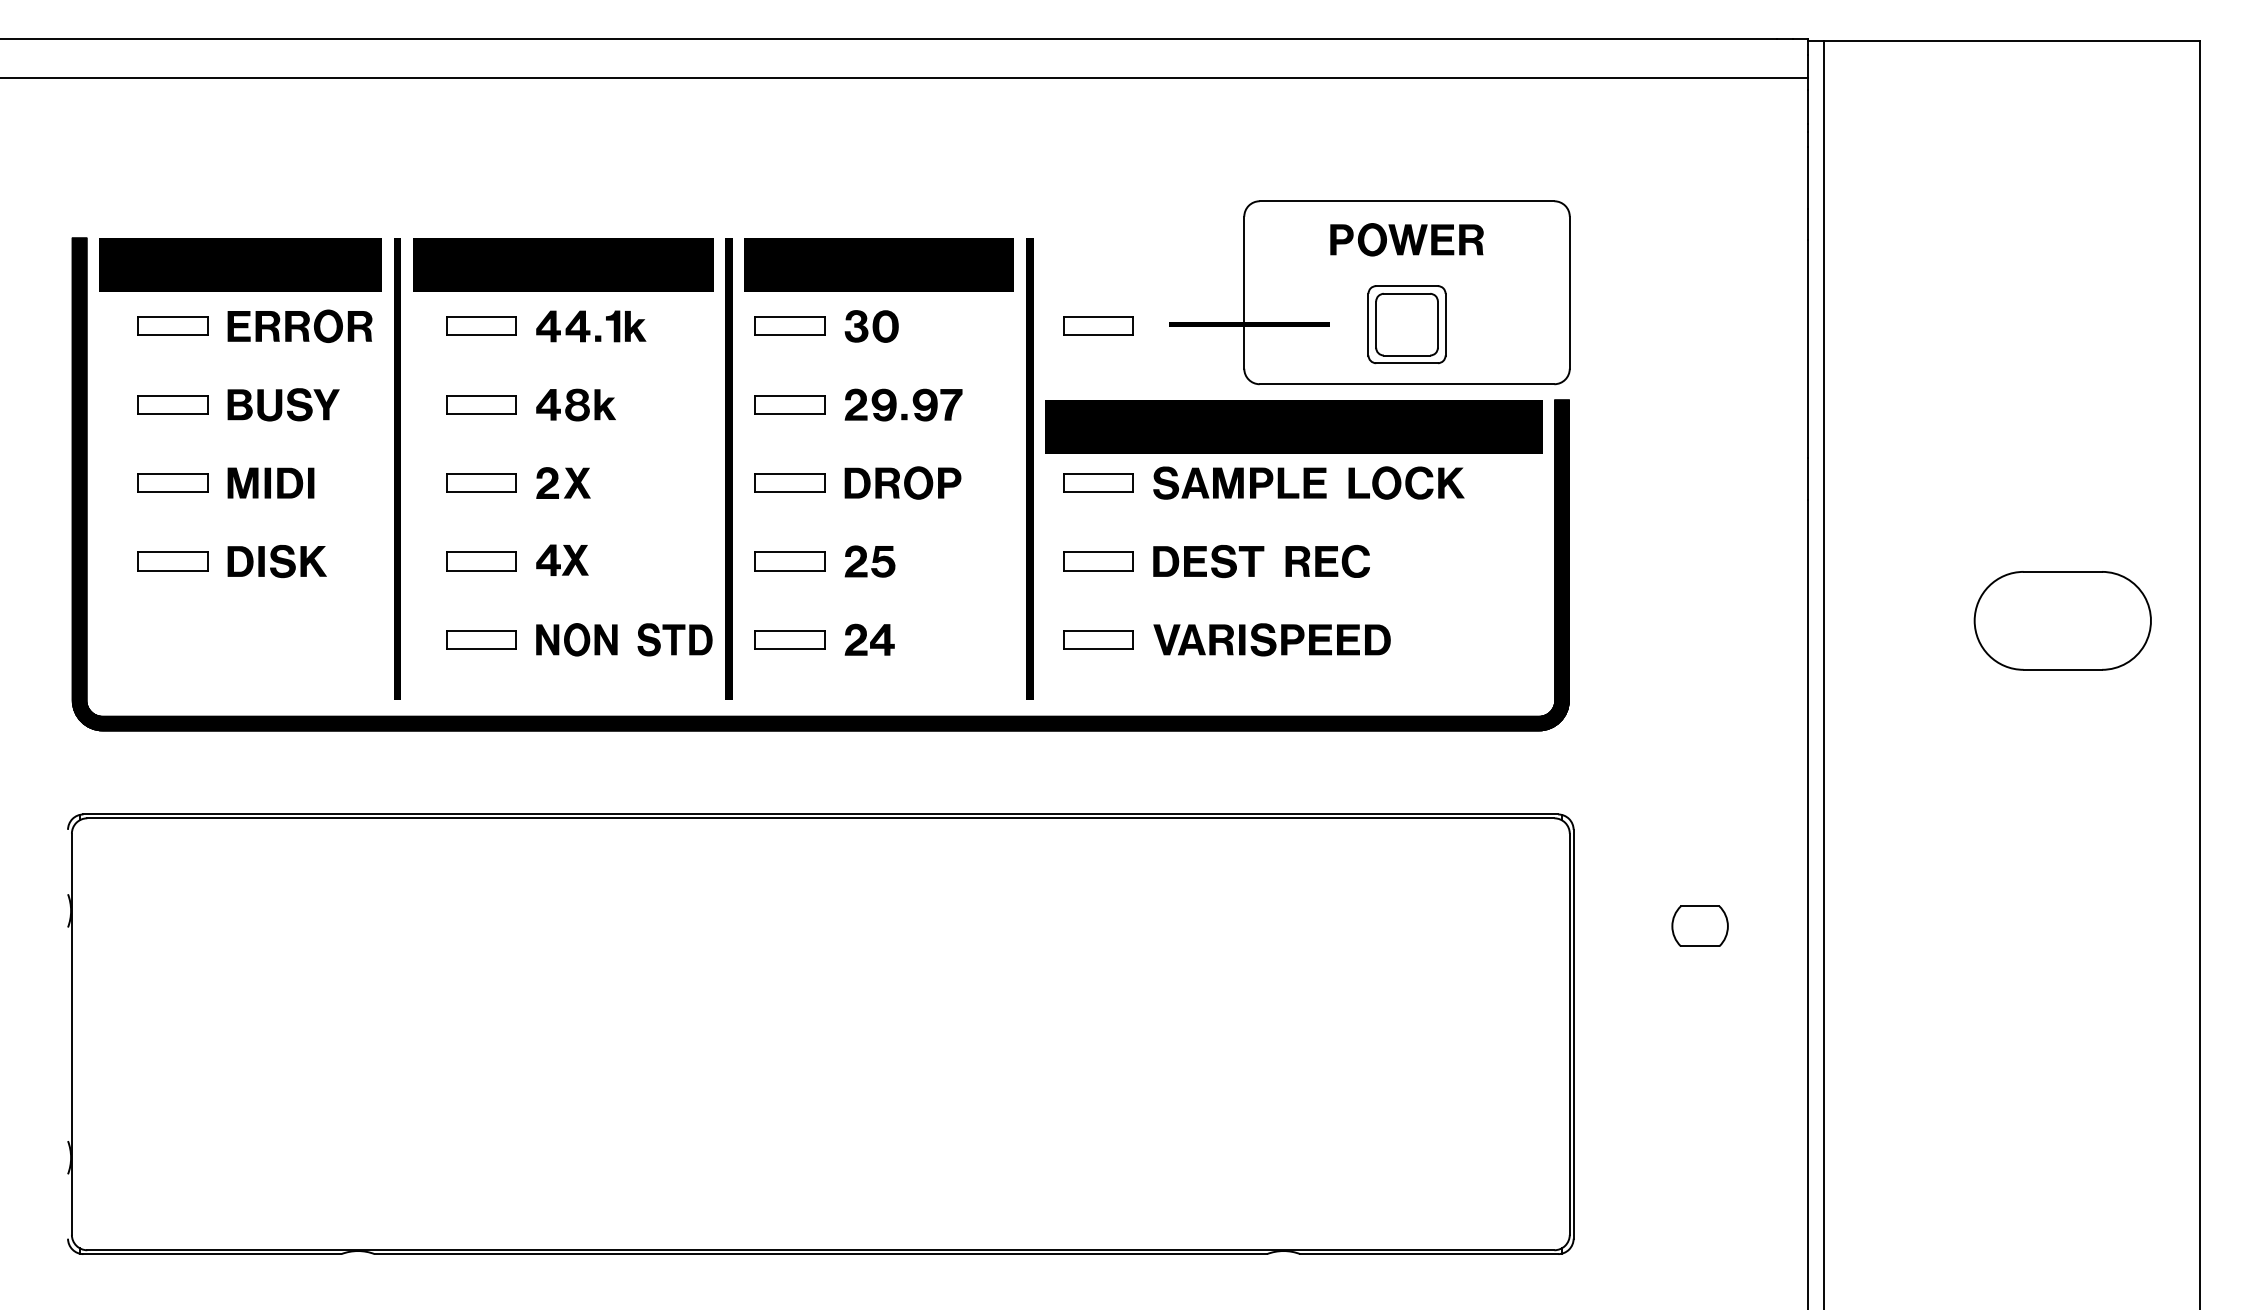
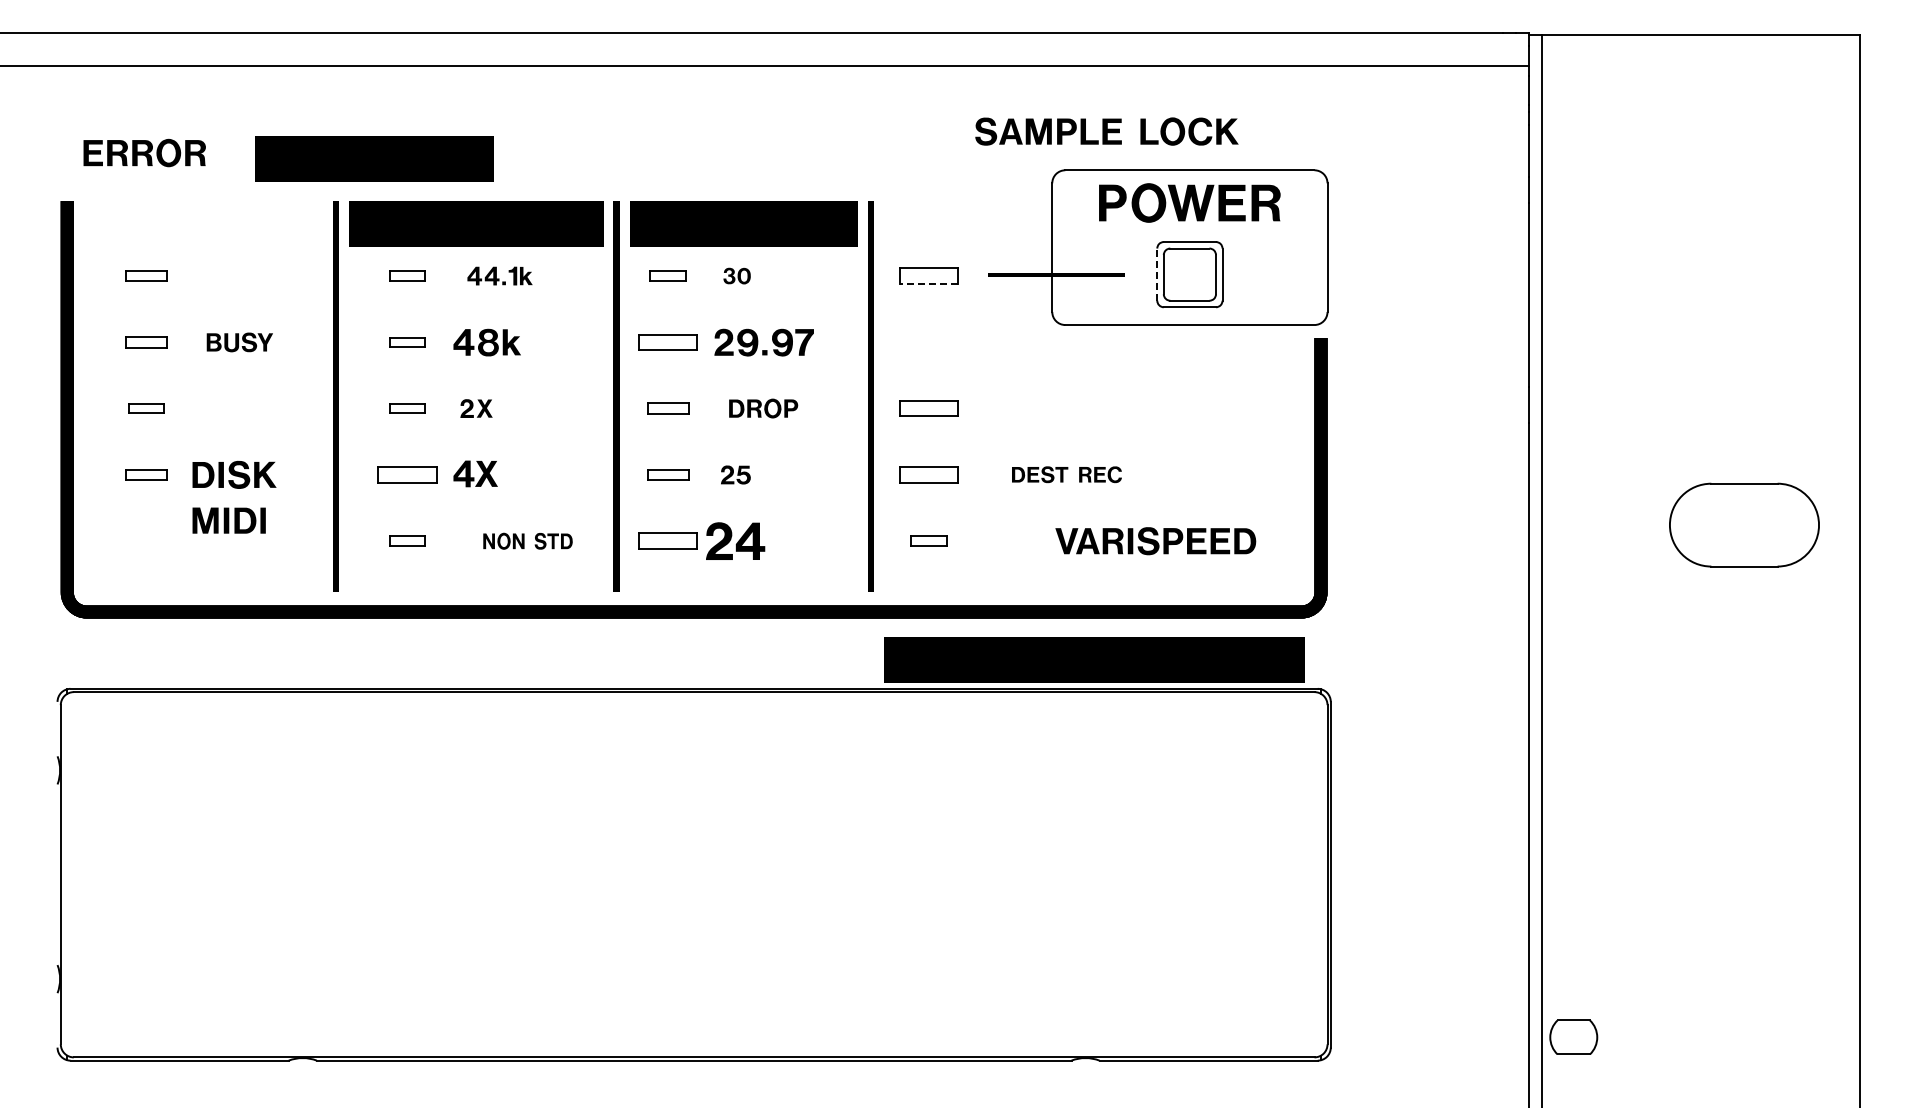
part: (1406, 239) -> (1189, 202), size x1.4
part: (240, 264) -> (374, 158), moved
line: (1368, 324) -> (1157, 274), solid -> dashed
part: (173, 325) -> (146, 275), size x0.7
part: (299, 325) -> (144, 152), moved
part: (481, 325) -> (407, 275), size x0.6
part: (590, 325) -> (499, 275), size x0.7
part: (789, 325) -> (667, 275), size x0.6
part: (870, 325) -> (736, 275), size x0.6
line: (1097, 335) -> (928, 283), solid -> dashed
part: (173, 404) -> (146, 342), size x0.7
part: (283, 404) -> (239, 342), size x0.7
part: (481, 404) -> (407, 342), size x0.6
part: (1294, 426) -> (1094, 659), moved
part: (173, 482) -> (146, 408), size x0.6
part: (270, 482) -> (228, 520), moved
part: (481, 482) -> (407, 408), size x0.6
part: (563, 482) -> (476, 408), size x0.7
part: (789, 482) -> (667, 408), size x0.7
part: (902, 482) -> (763, 408), size x0.7
part: (1308, 482) -> (1106, 131), moved
part: (173, 560) -> (146, 474), size x0.7
part: (789, 560) -> (667, 474), size x0.7
part: (869, 560) -> (735, 474), size x0.7
part: (1261, 560) -> (1066, 474), size x0.6
part: (481, 639) -> (407, 540), size x0.6
part: (869, 639) -> (735, 540), size x1.4
part: (1097, 639) -> (928, 540), size x0.6
part: (623, 640) -> (527, 541), size x0.6
part: (1271, 640) -> (1155, 541), moved
part: (1699, 925) -> (1573, 1036), moved

